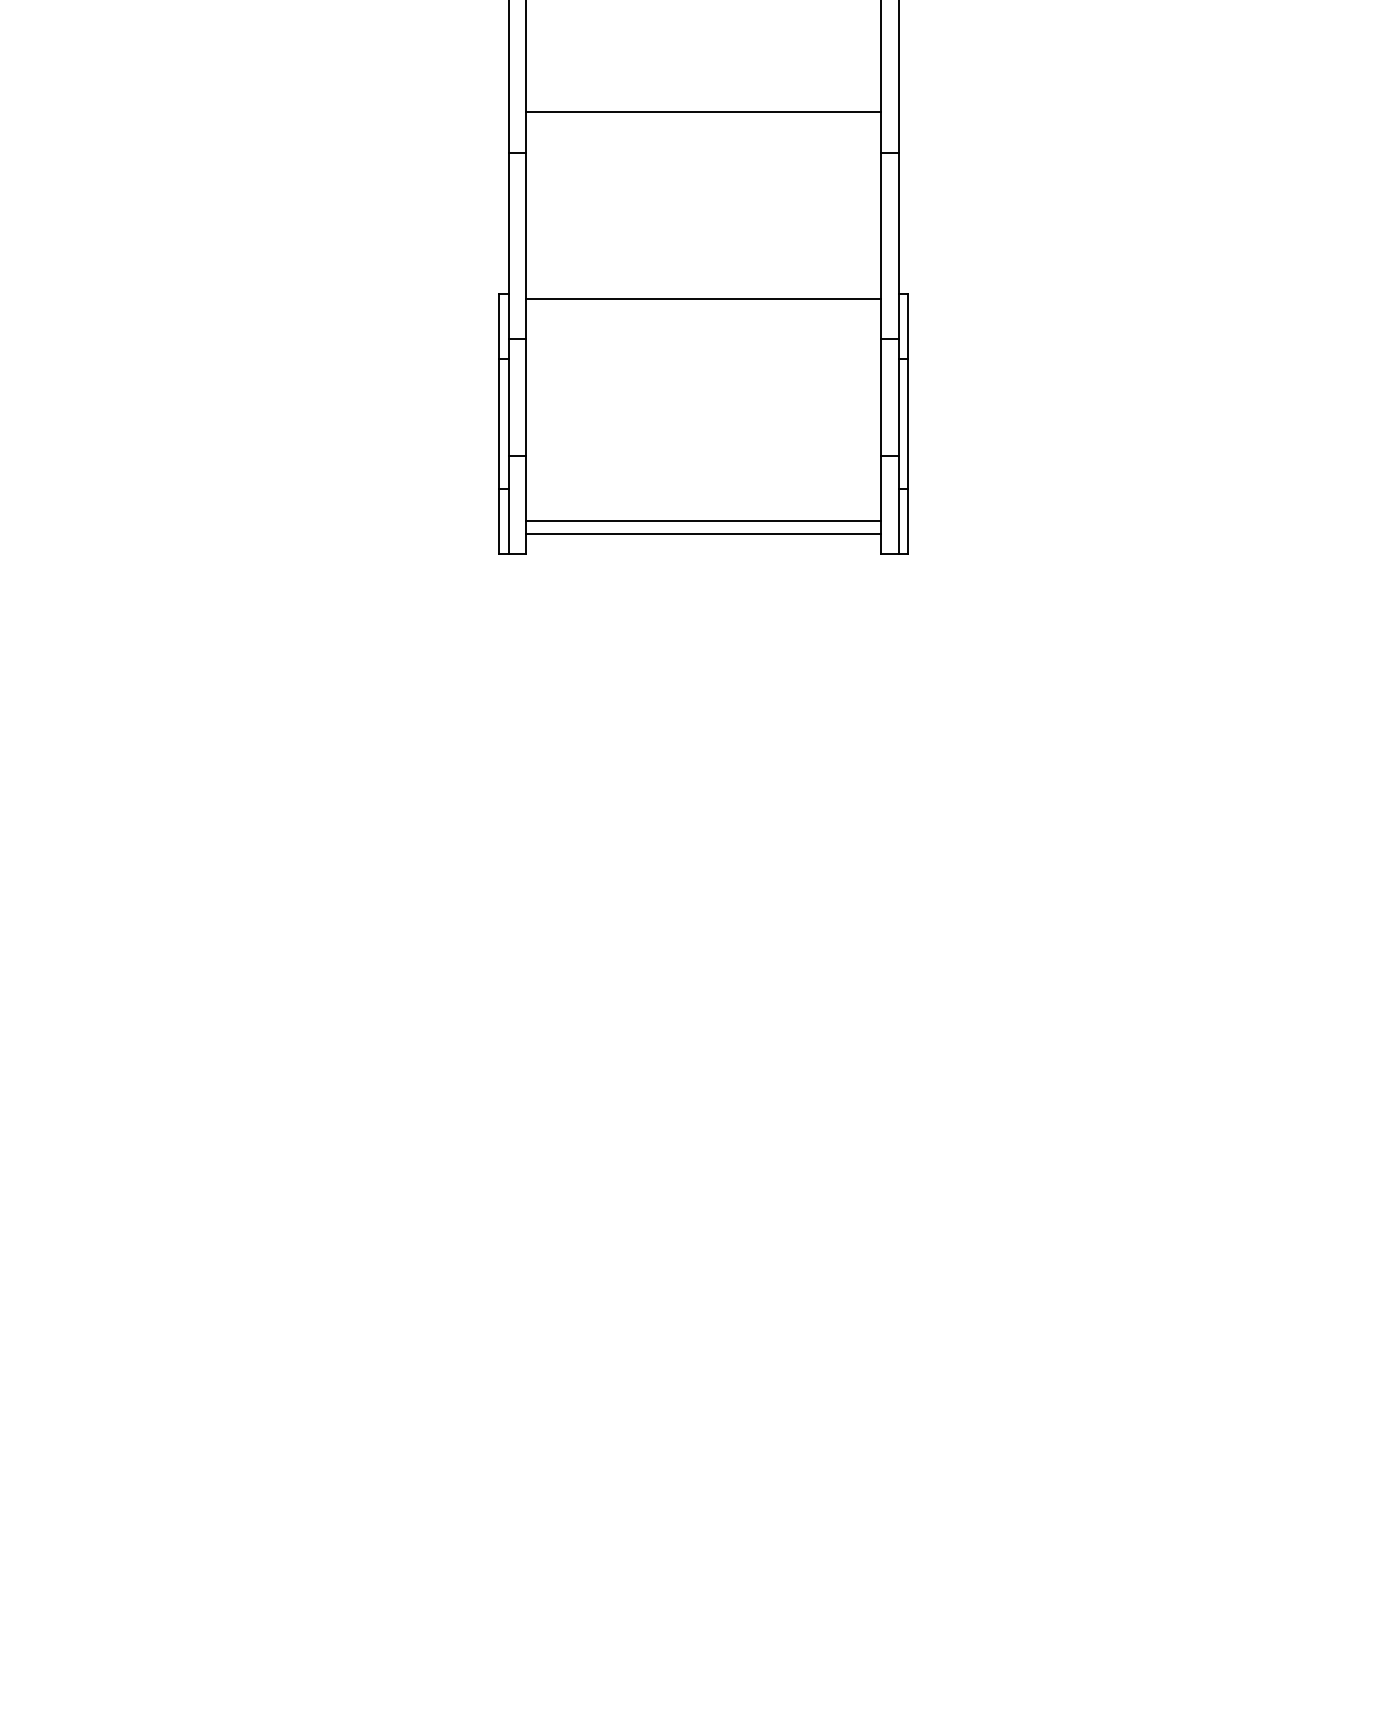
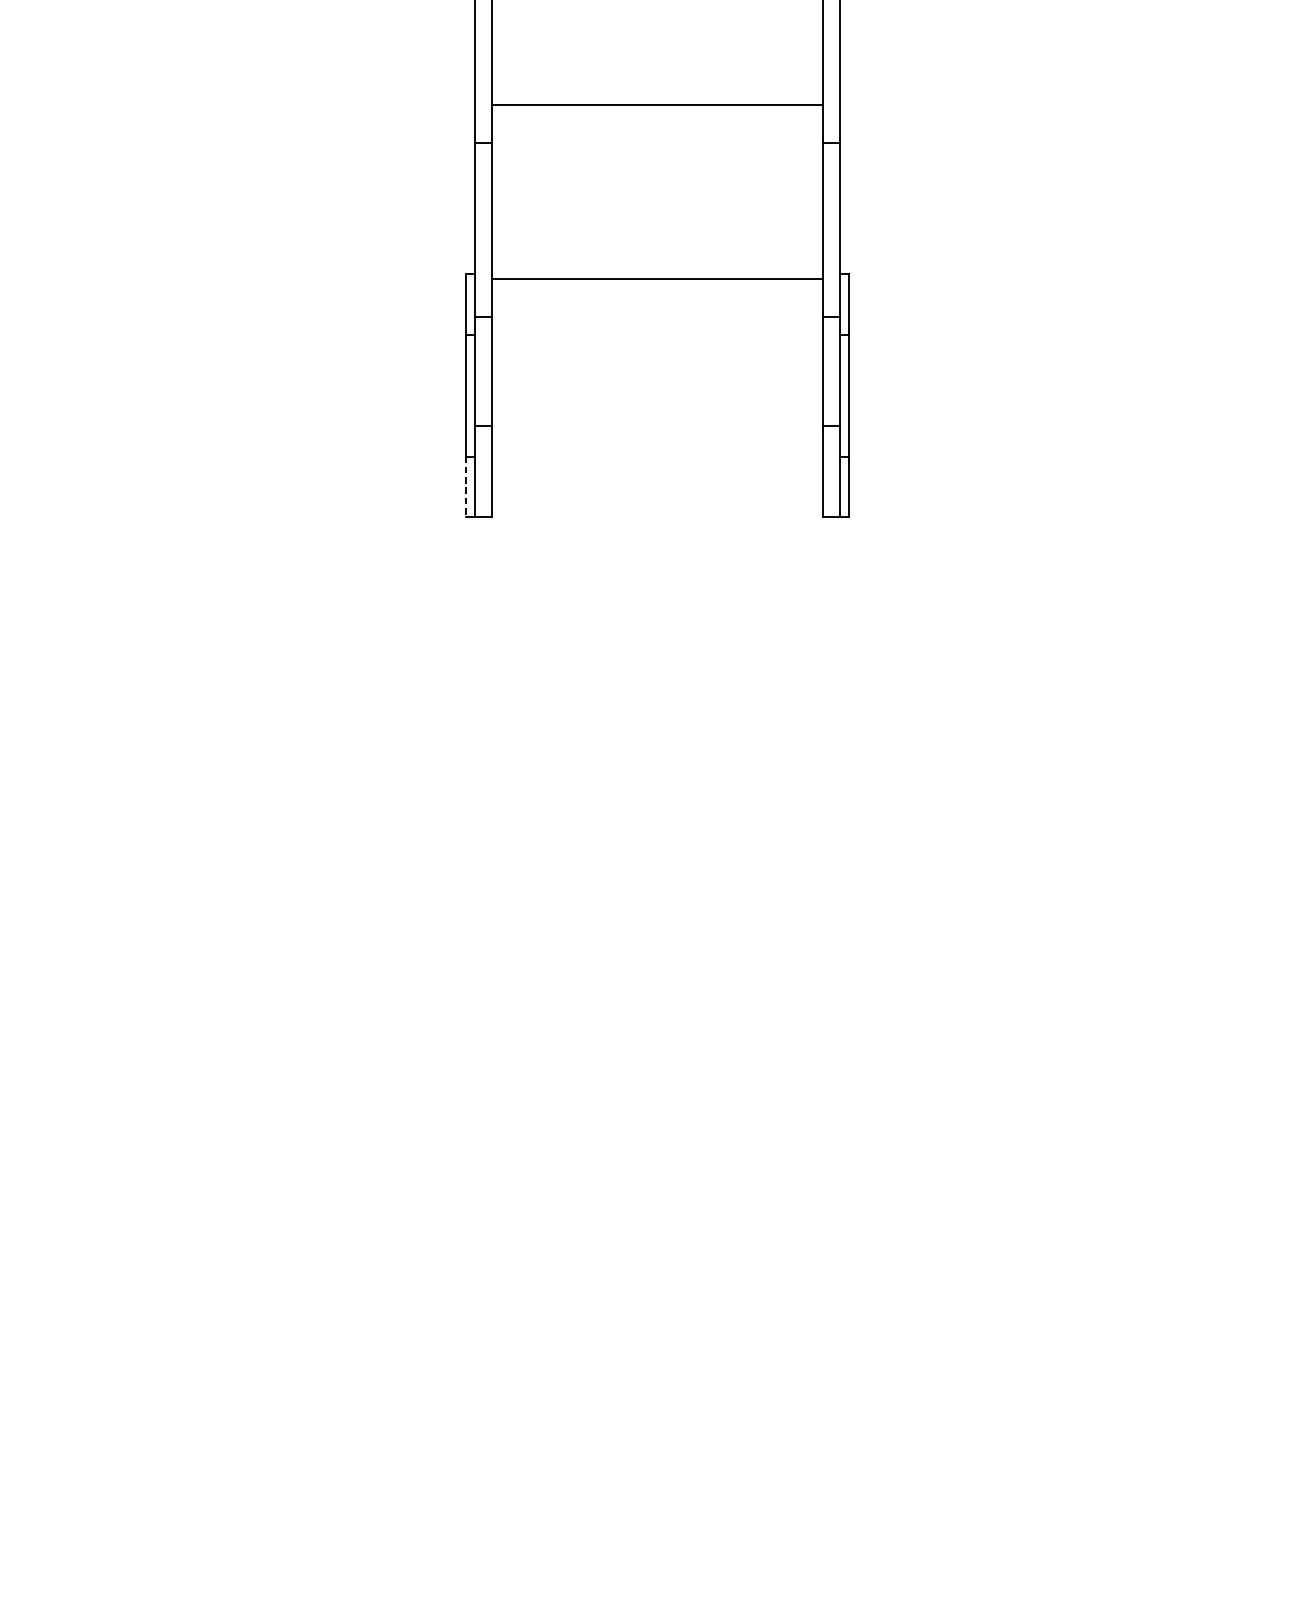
line: (498, 521) -> (465, 487), solid -> dashed
line: (703, 521) -> (657, 487), removed
line: (703, 533) -> (657, 498), removed

